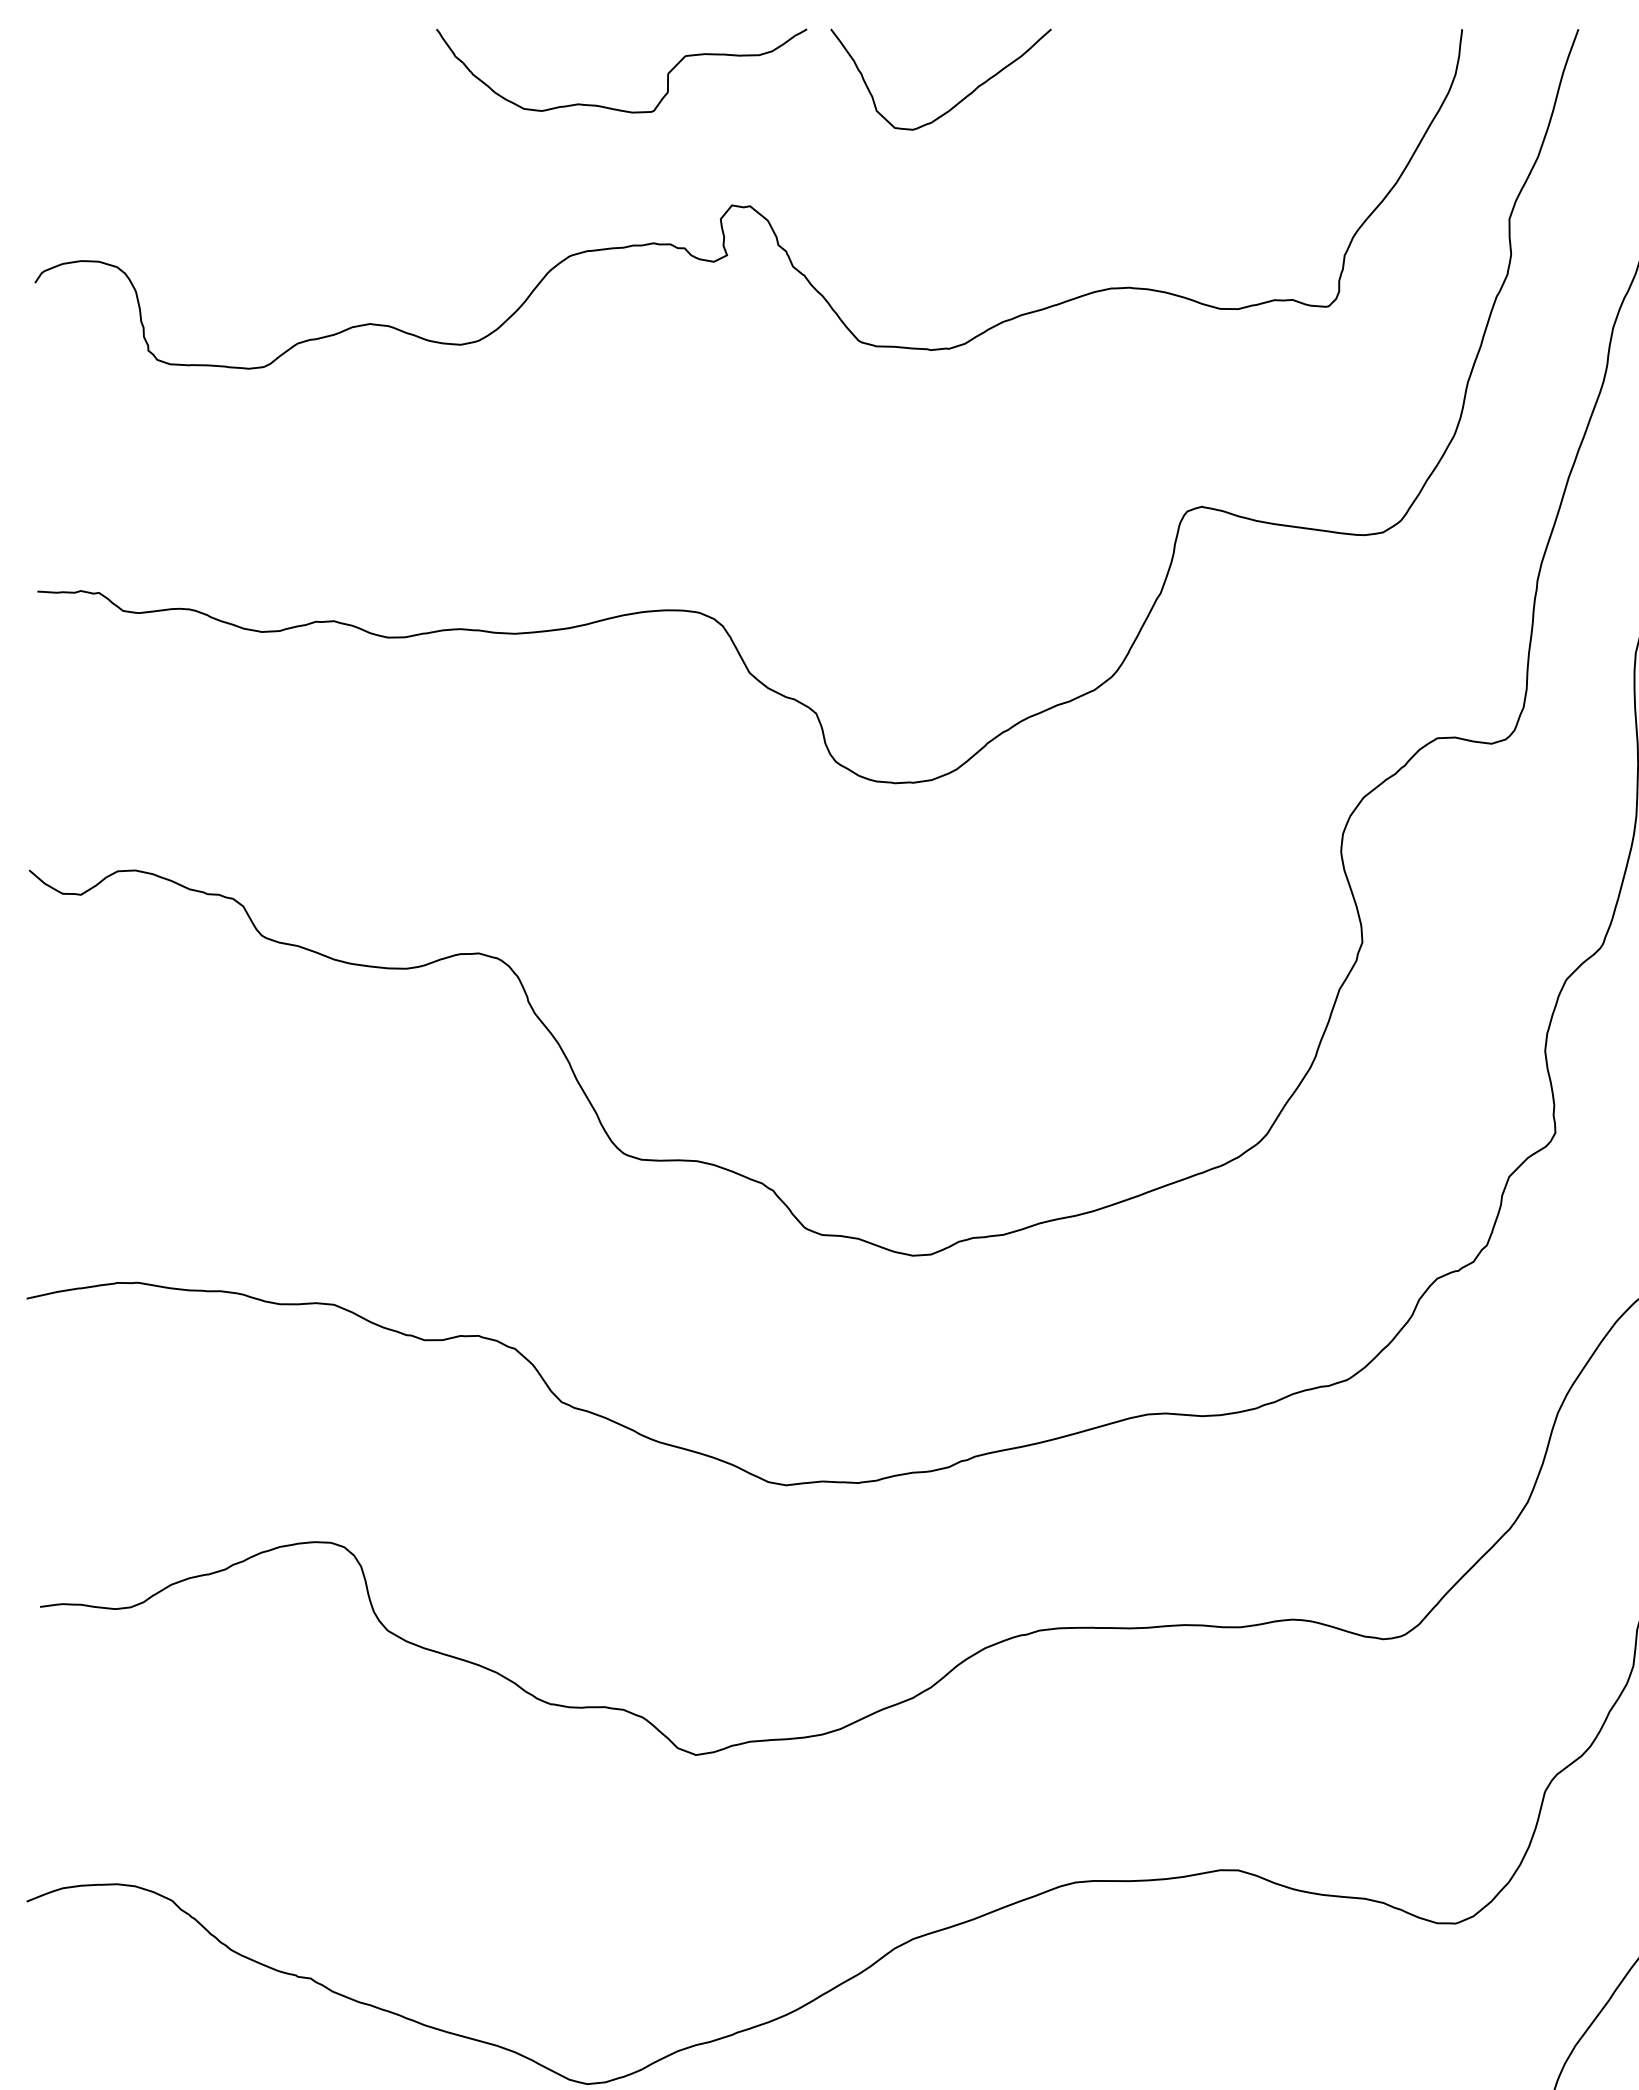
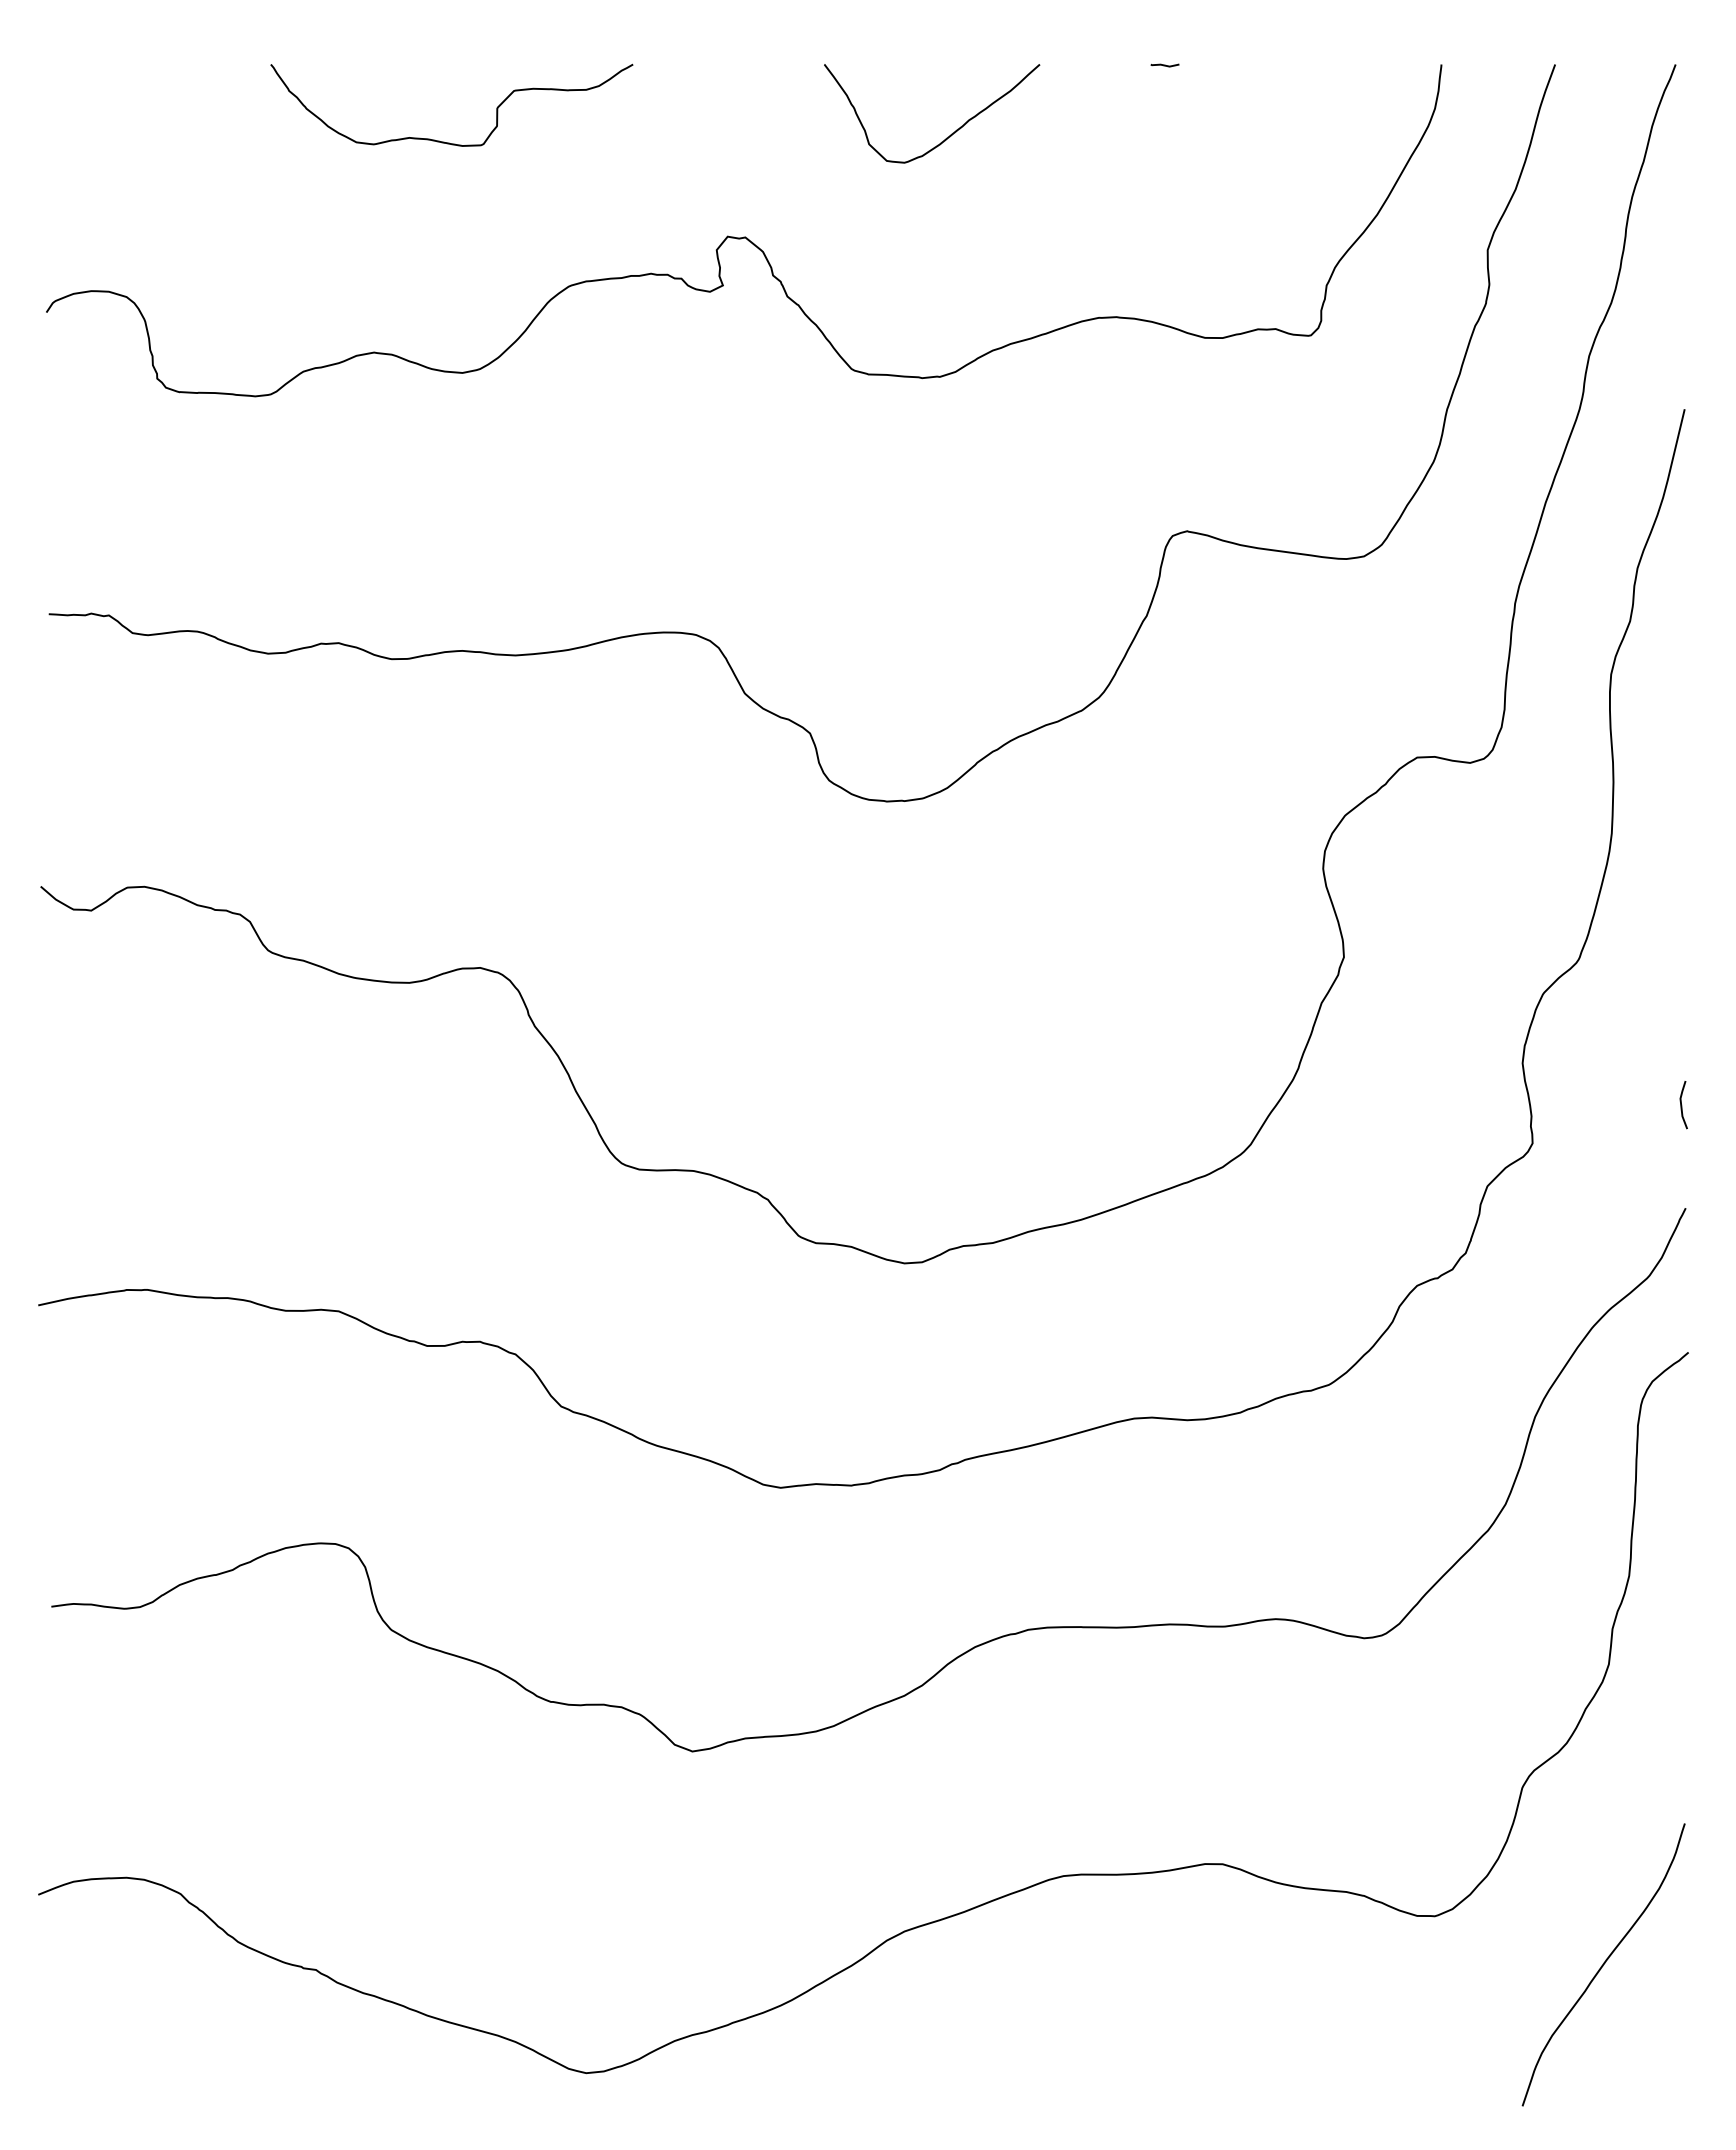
curve: (1178, 30) -> (1164, 65), added
curve: (614, 108) -> (444, 141), moved

